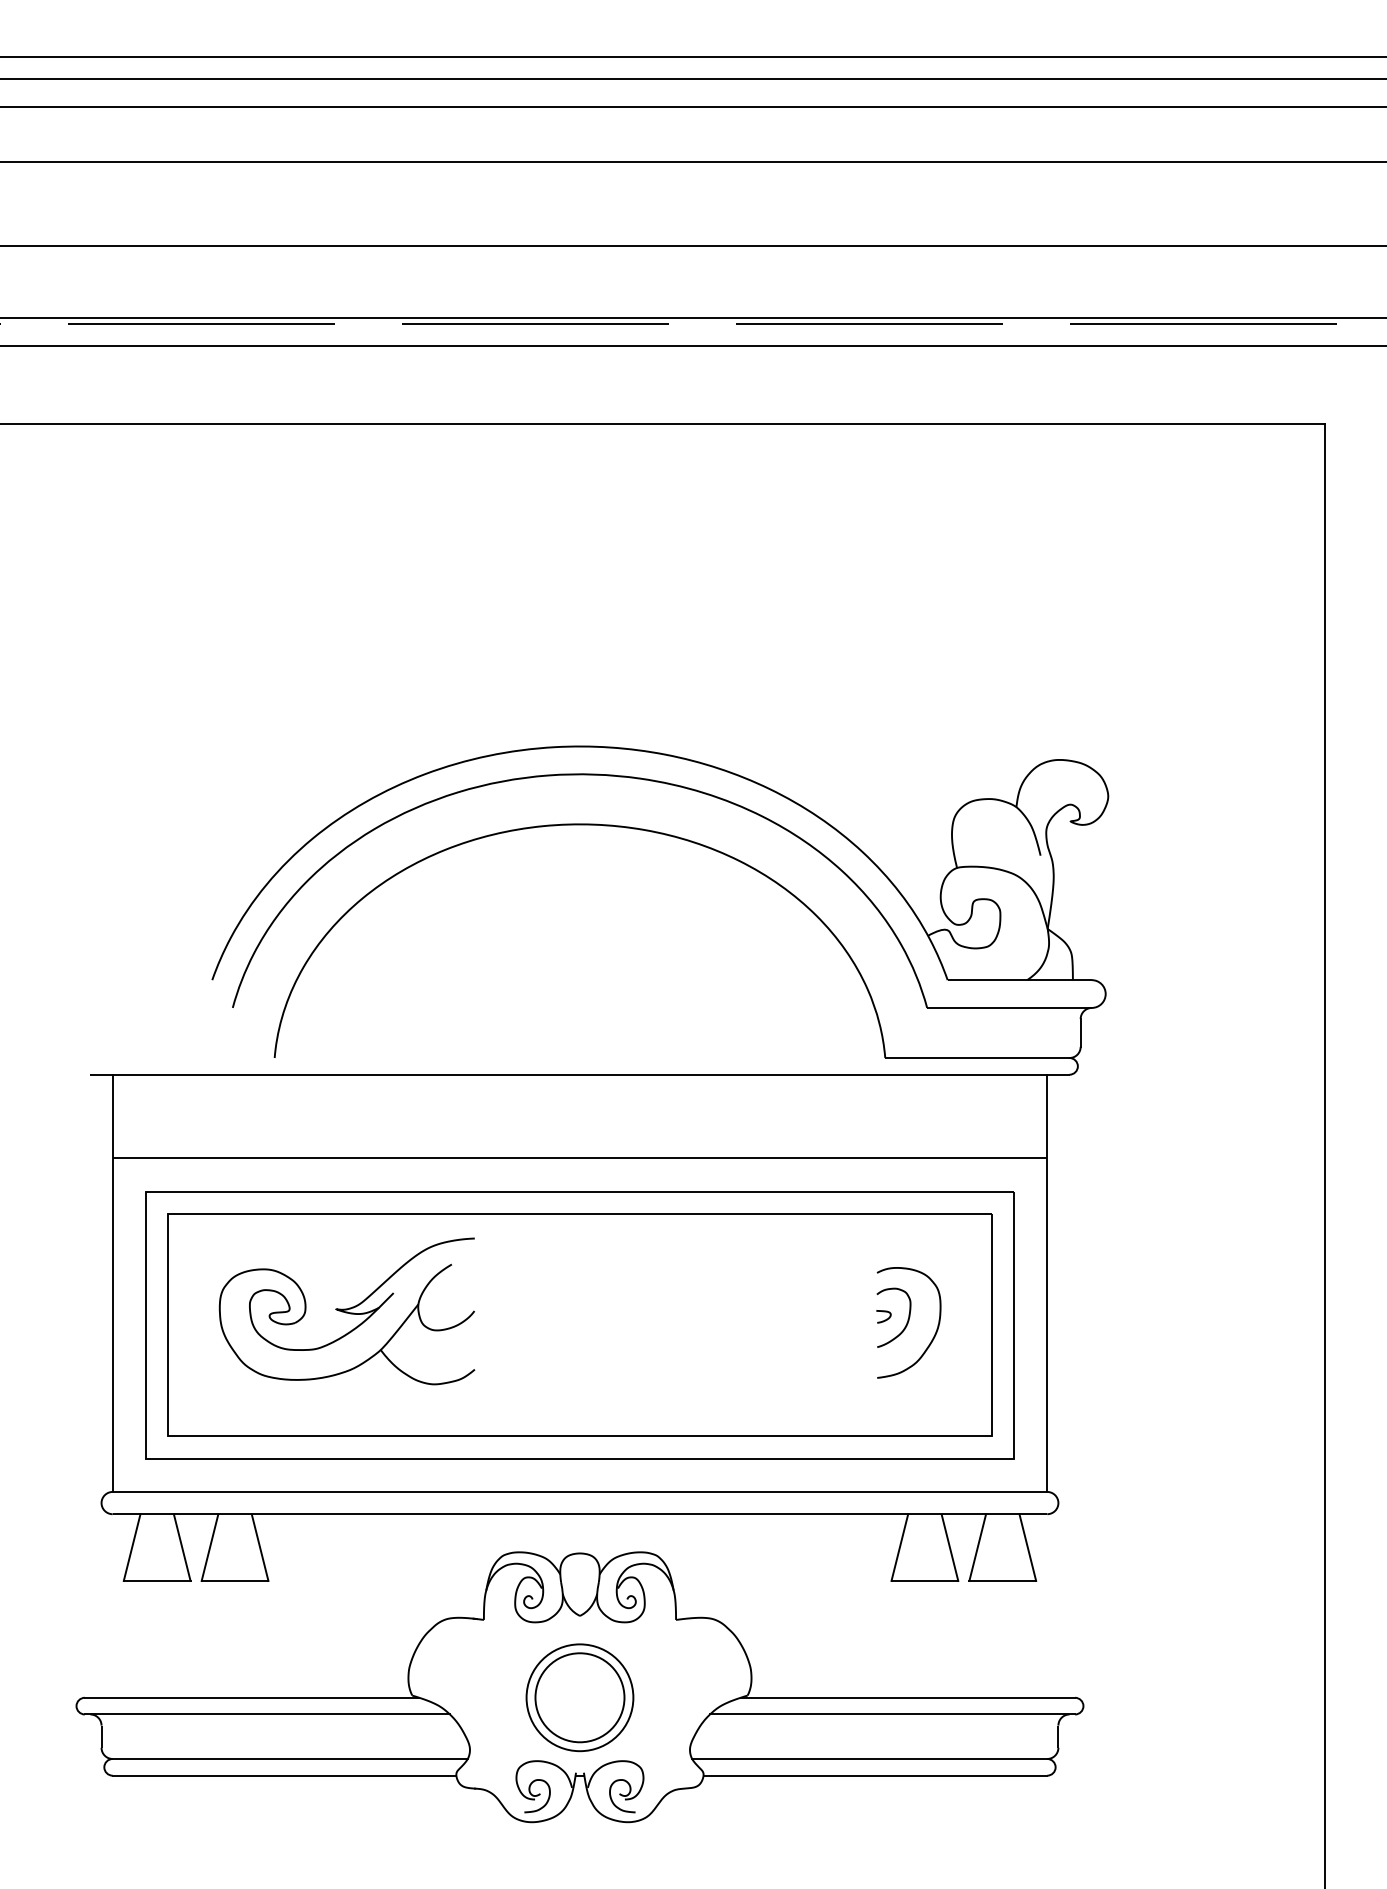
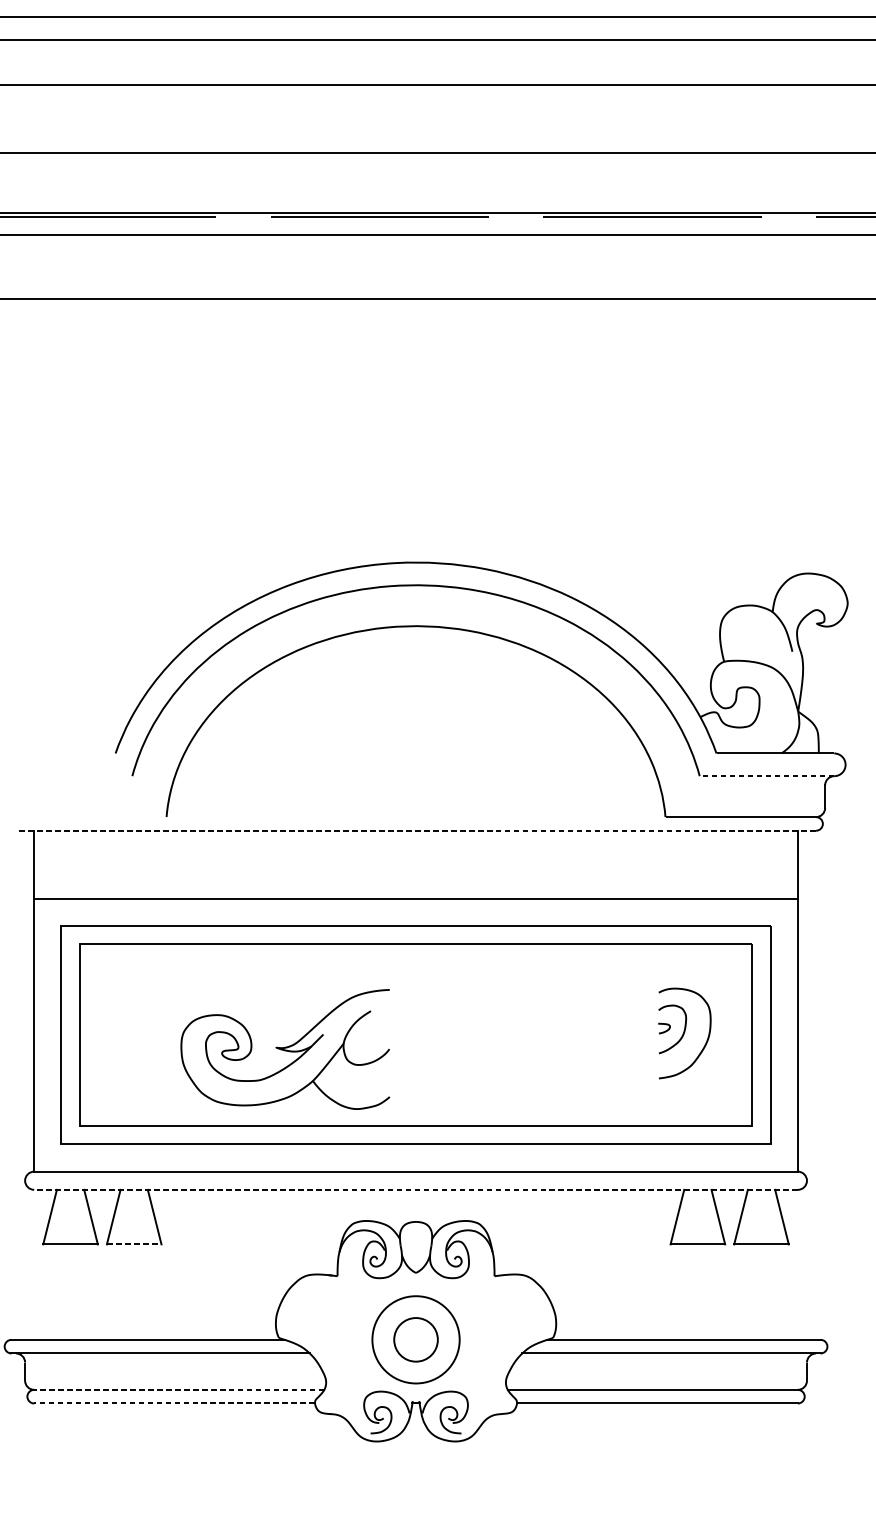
line: (1008, 1007) -> (766, 775), solid -> dashed
line: (579, 1074) -> (415, 830), solid -> dashed
part: (346, 1311) -> (284, 1049), moved
line: (579, 1514) -> (415, 1190), solid -> dashed
line: (235, 1580) -> (134, 1244), solid -> dashed
circle: (579, 1697) -> (415, 1339), size x0.6
line: (290, 1758) -> (179, 1389), solid -> dashed
line: (284, 1775) -> (174, 1403), solid -> dashed

